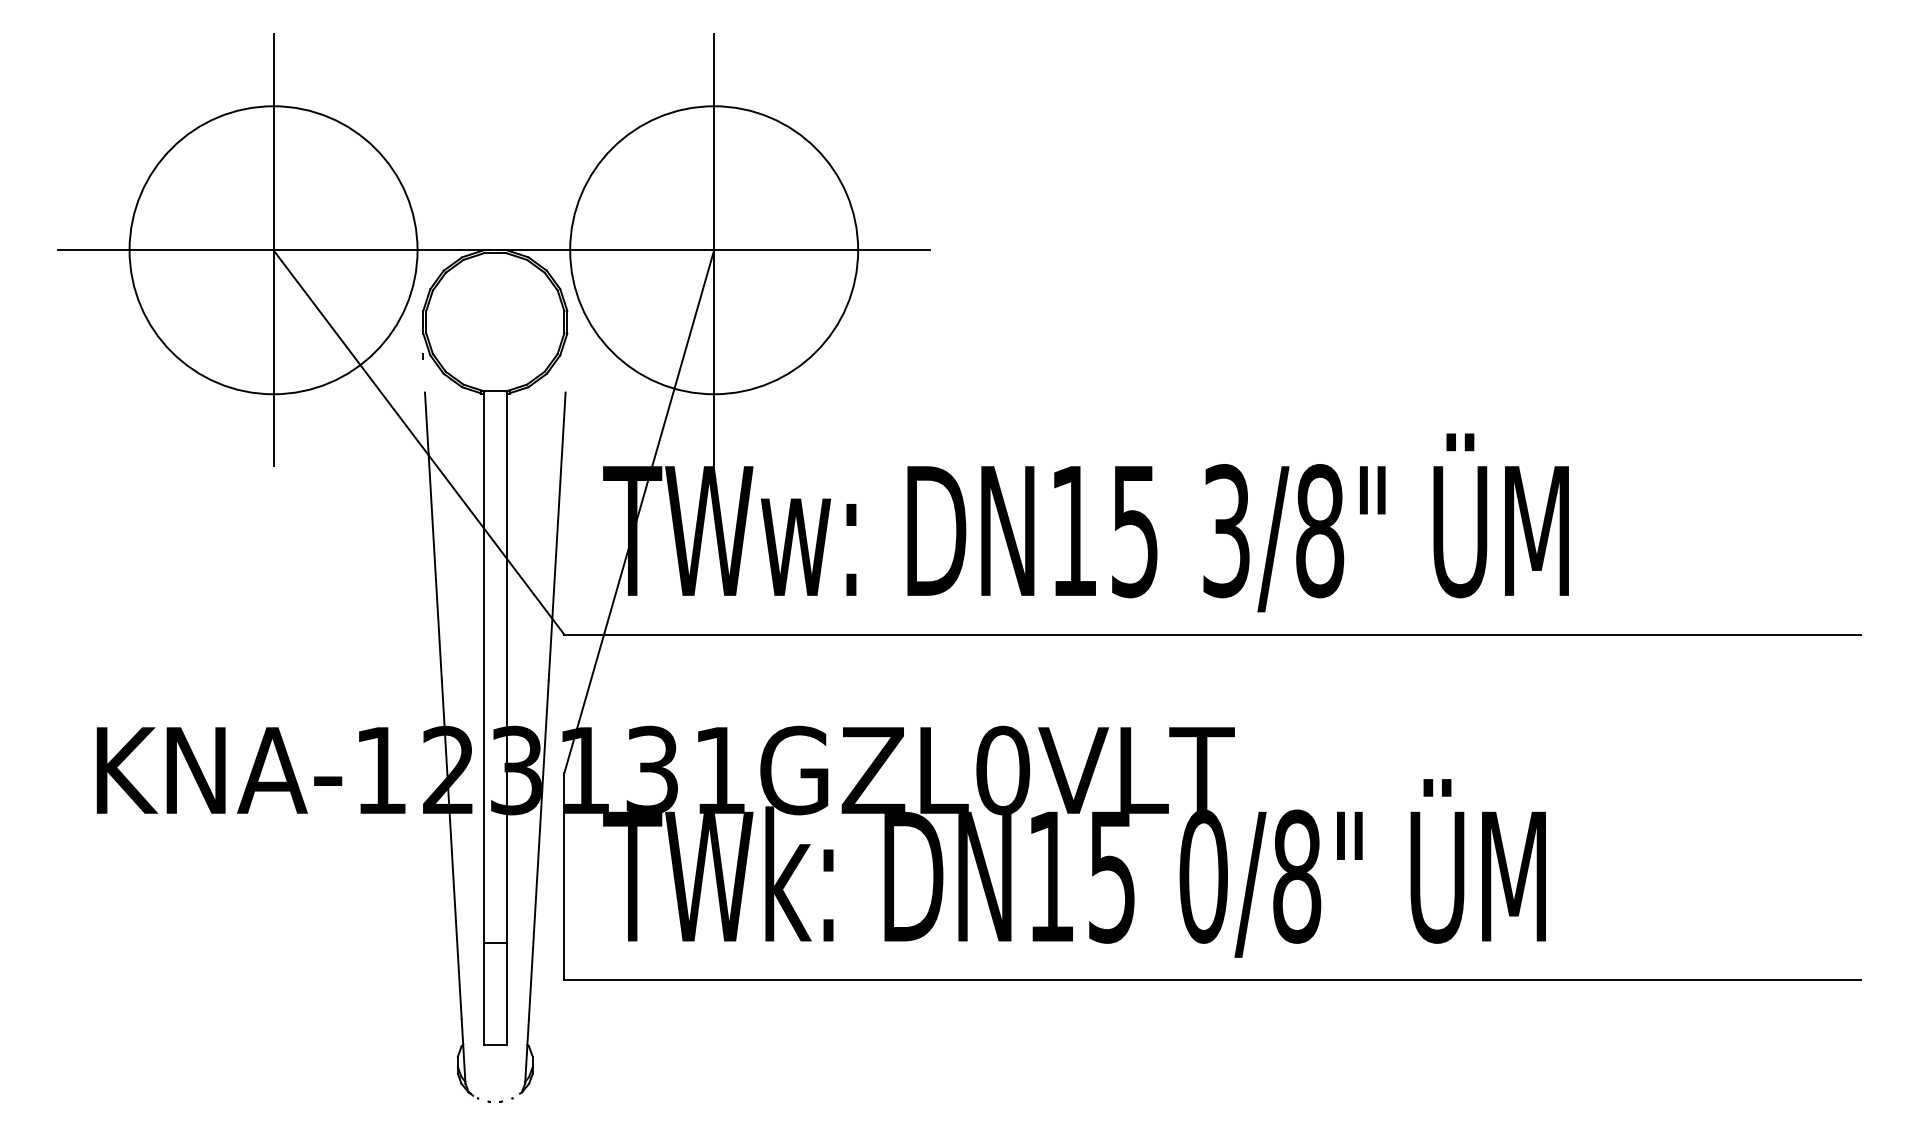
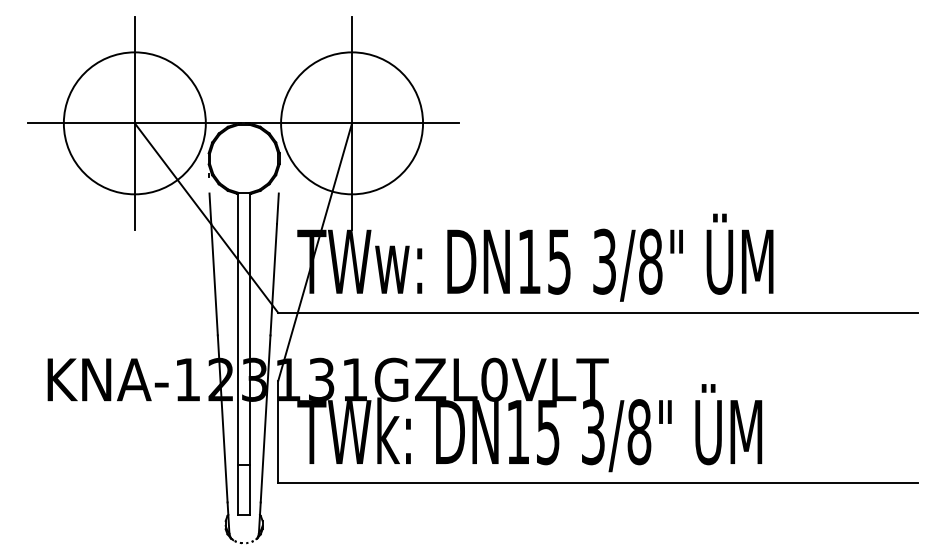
text: (1203, 877) -> (593, 432), 0/8" -> 3/8"

